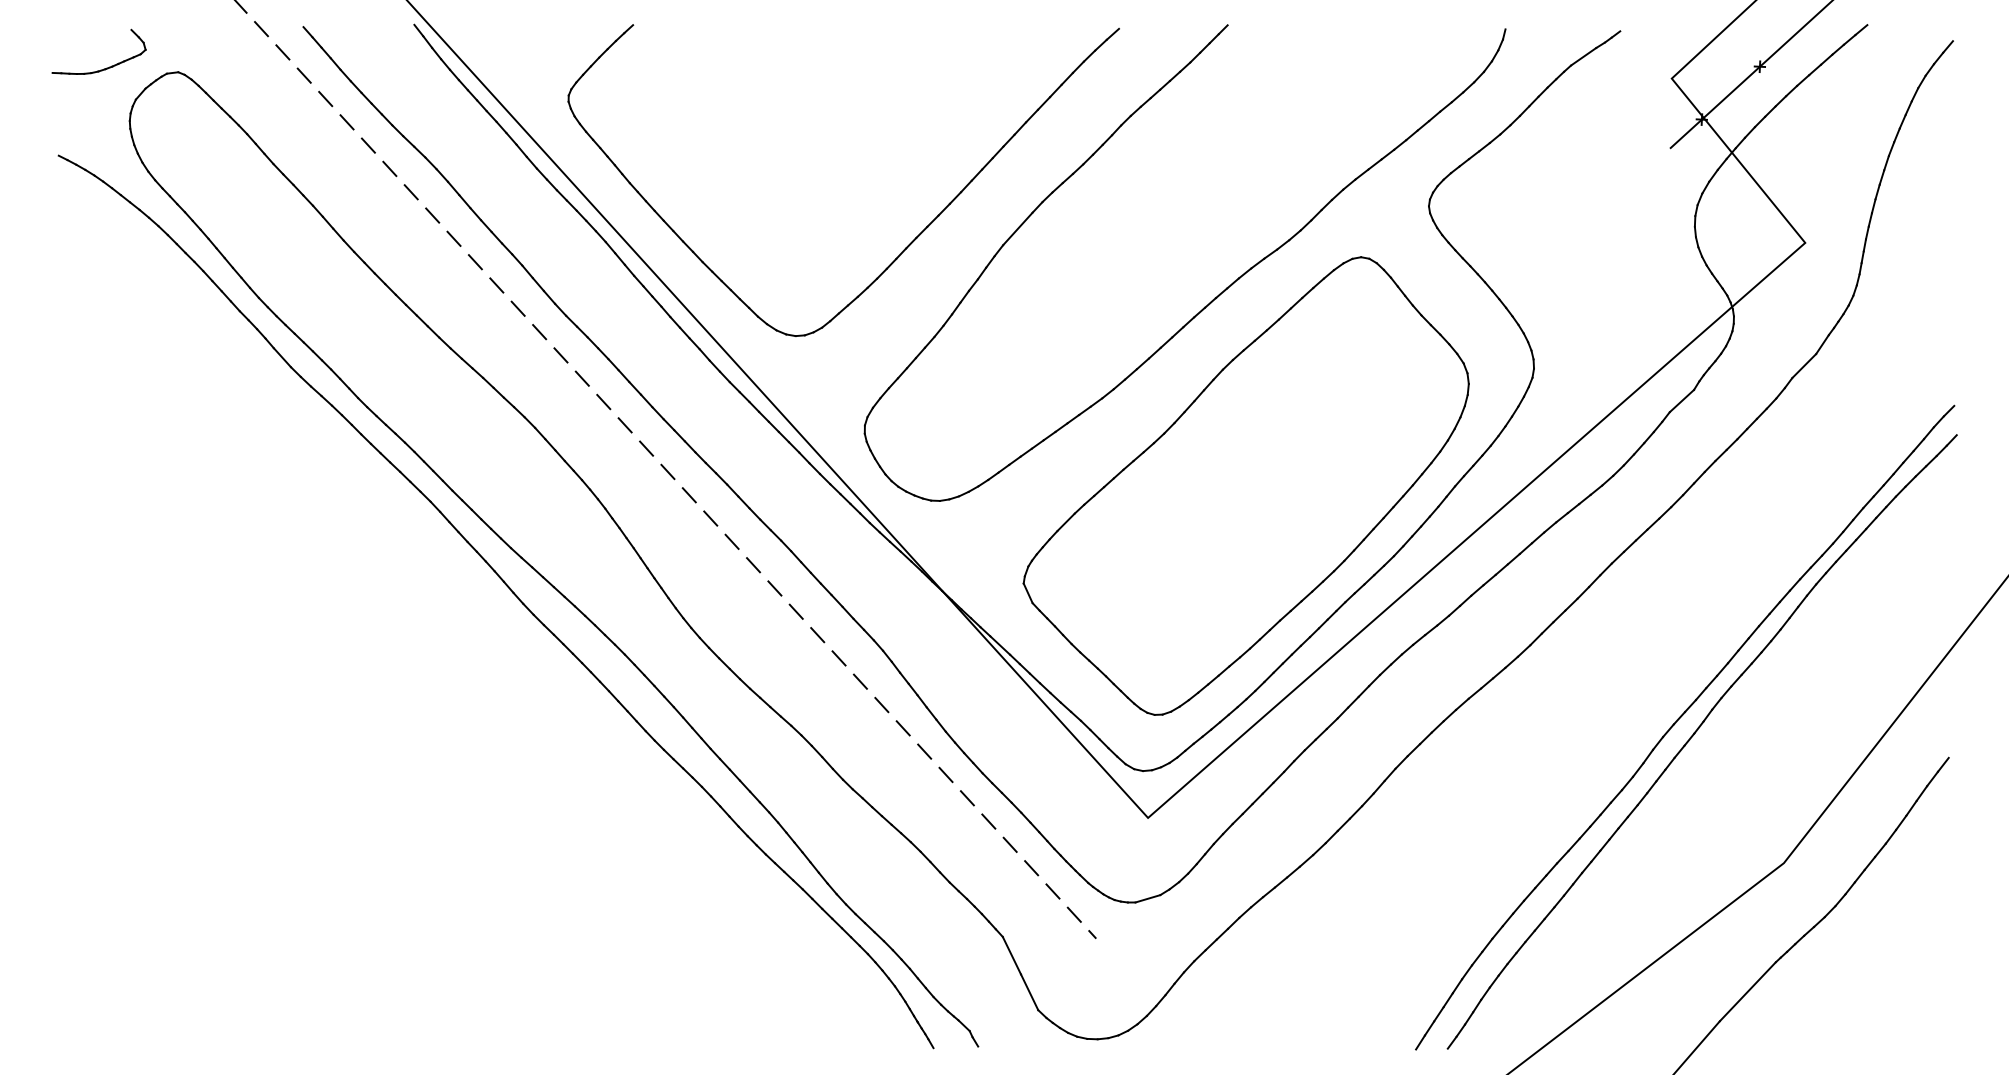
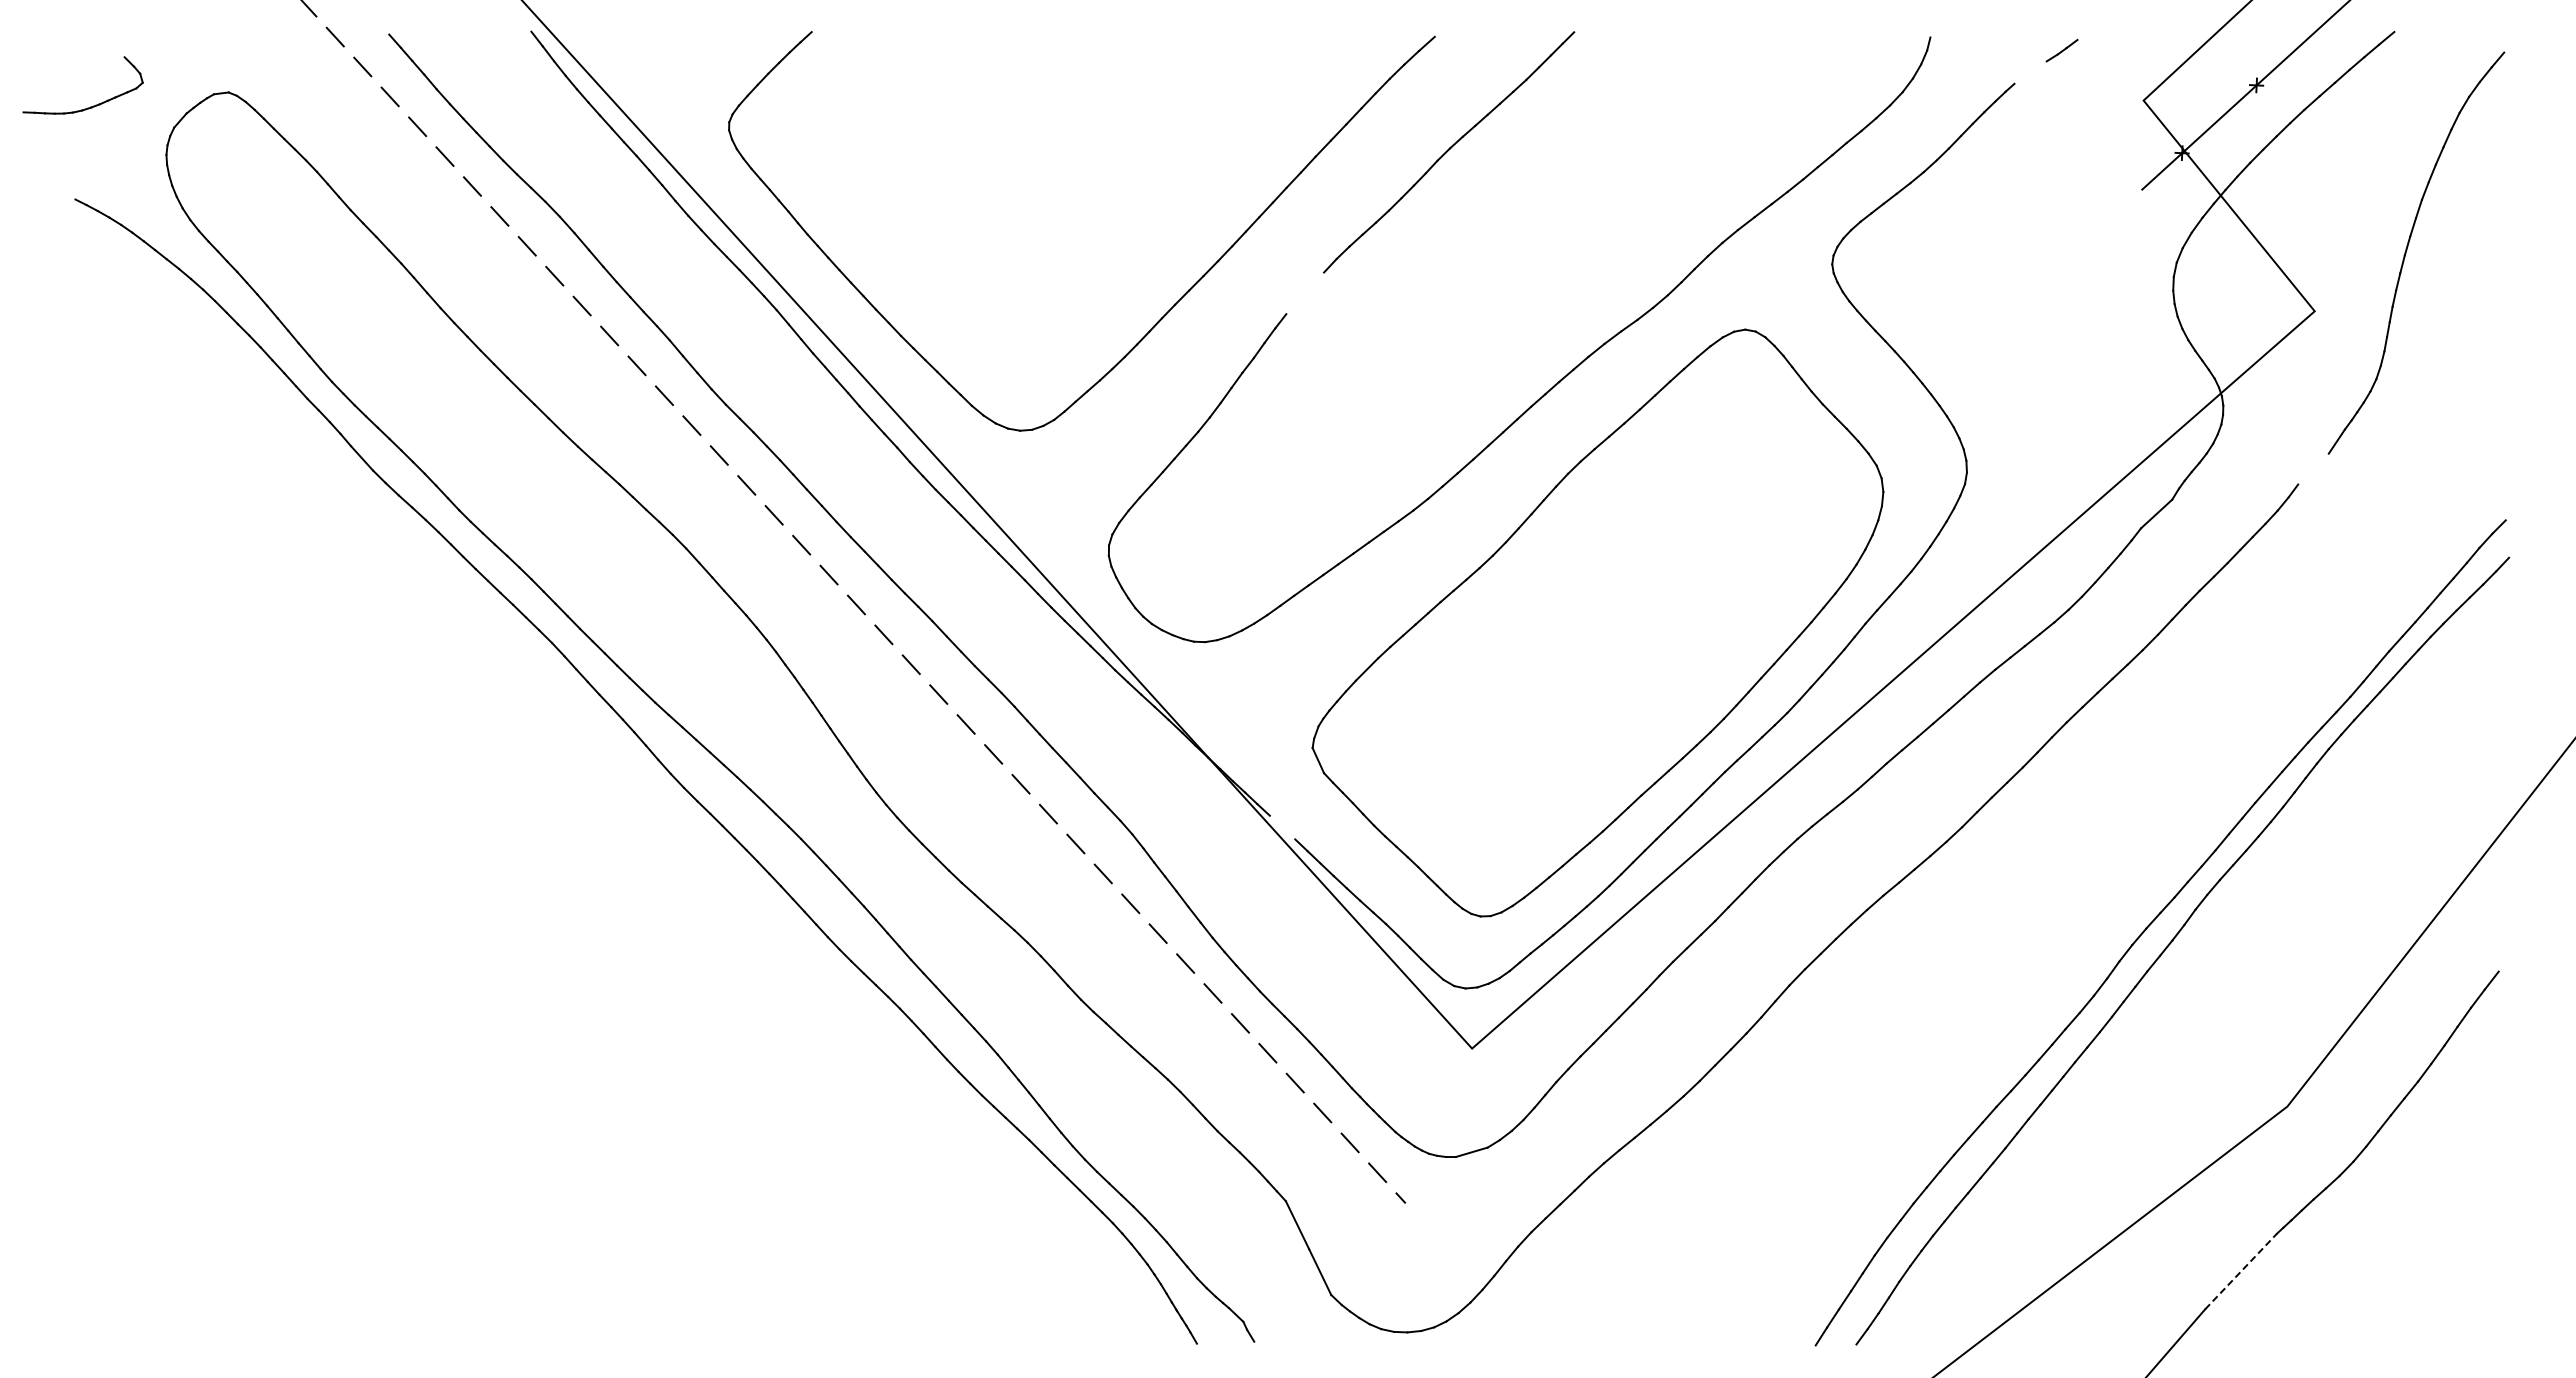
line: (1583, 56) -> (2030, 72), removed
part: (104, 68) -> (90, 106), moved
line: (1018, 229) -> (1305, 293), removed
line: (1804, 365) -> (2313, 468), removed
line: (1000, 645) -> (1282, 827), removed
line: (1748, 991) -> (2241, 1271), solid -> dashed

